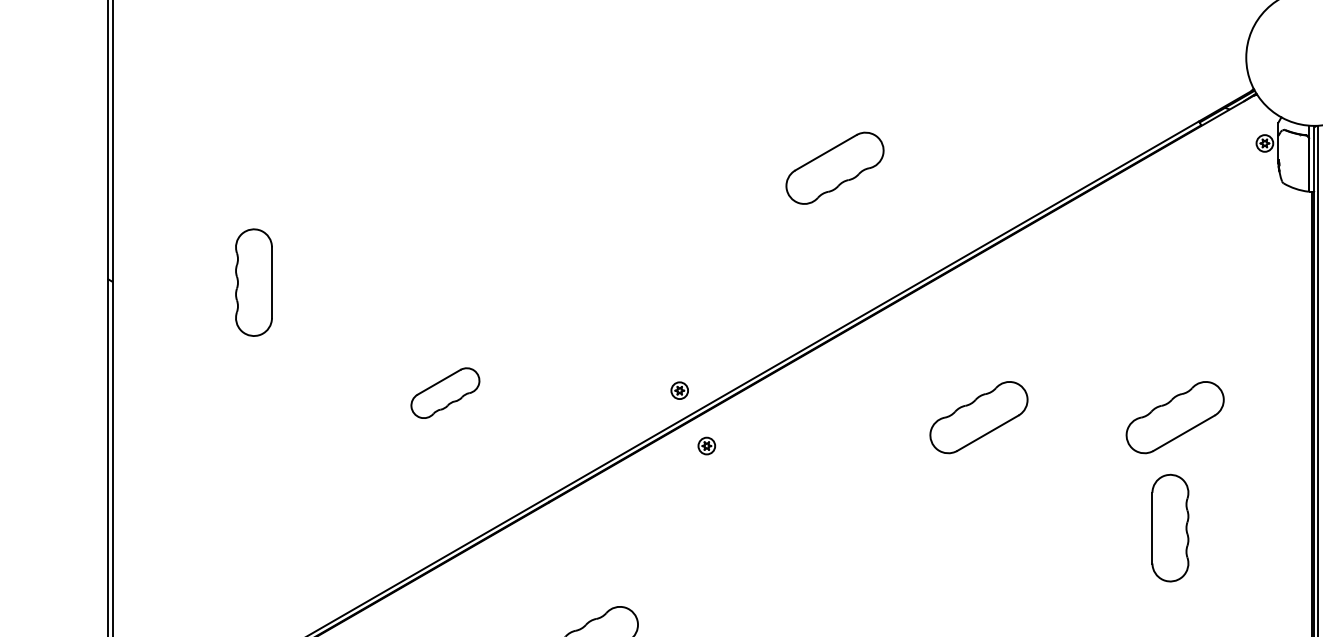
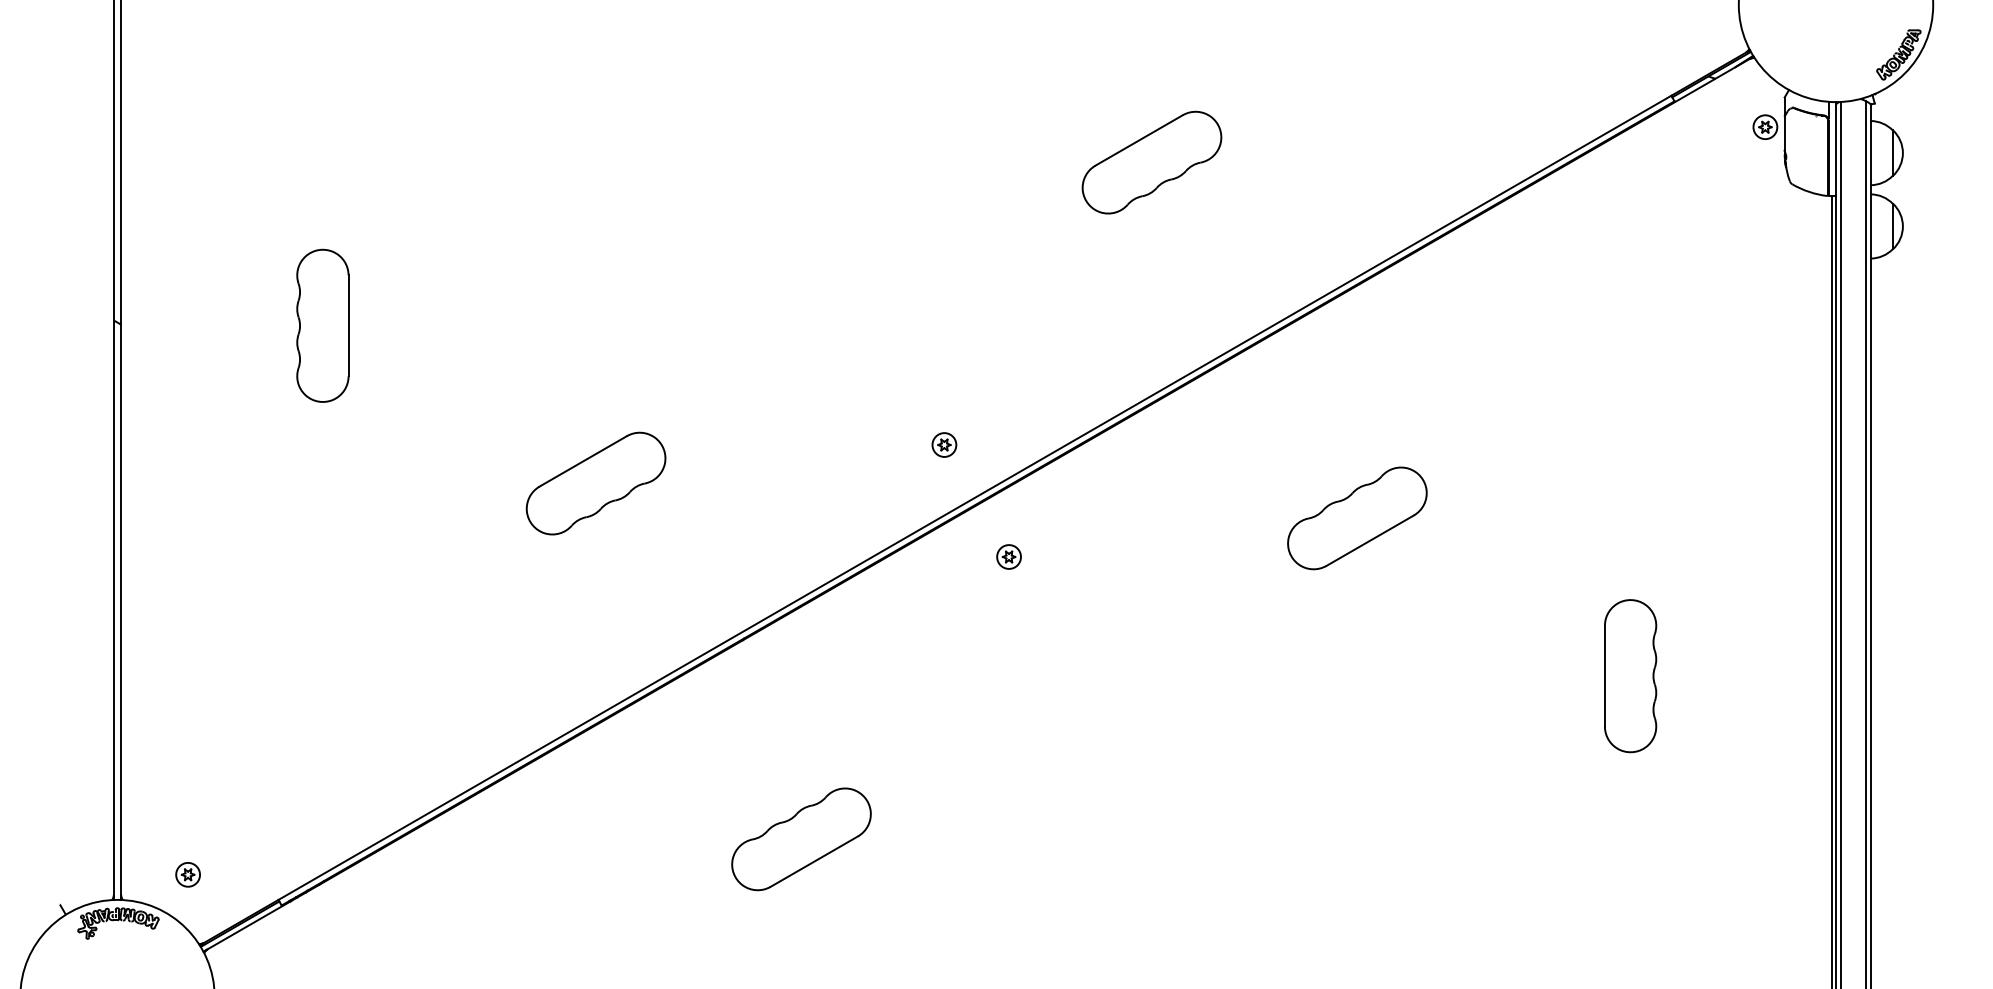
part: (679, 390) -> (944, 444), moved
part: (445, 393) -> (595, 483), size x1.43
part: (1175, 417) -> (1637, 518), removed
part: (706, 445) -> (1008, 556), moved

